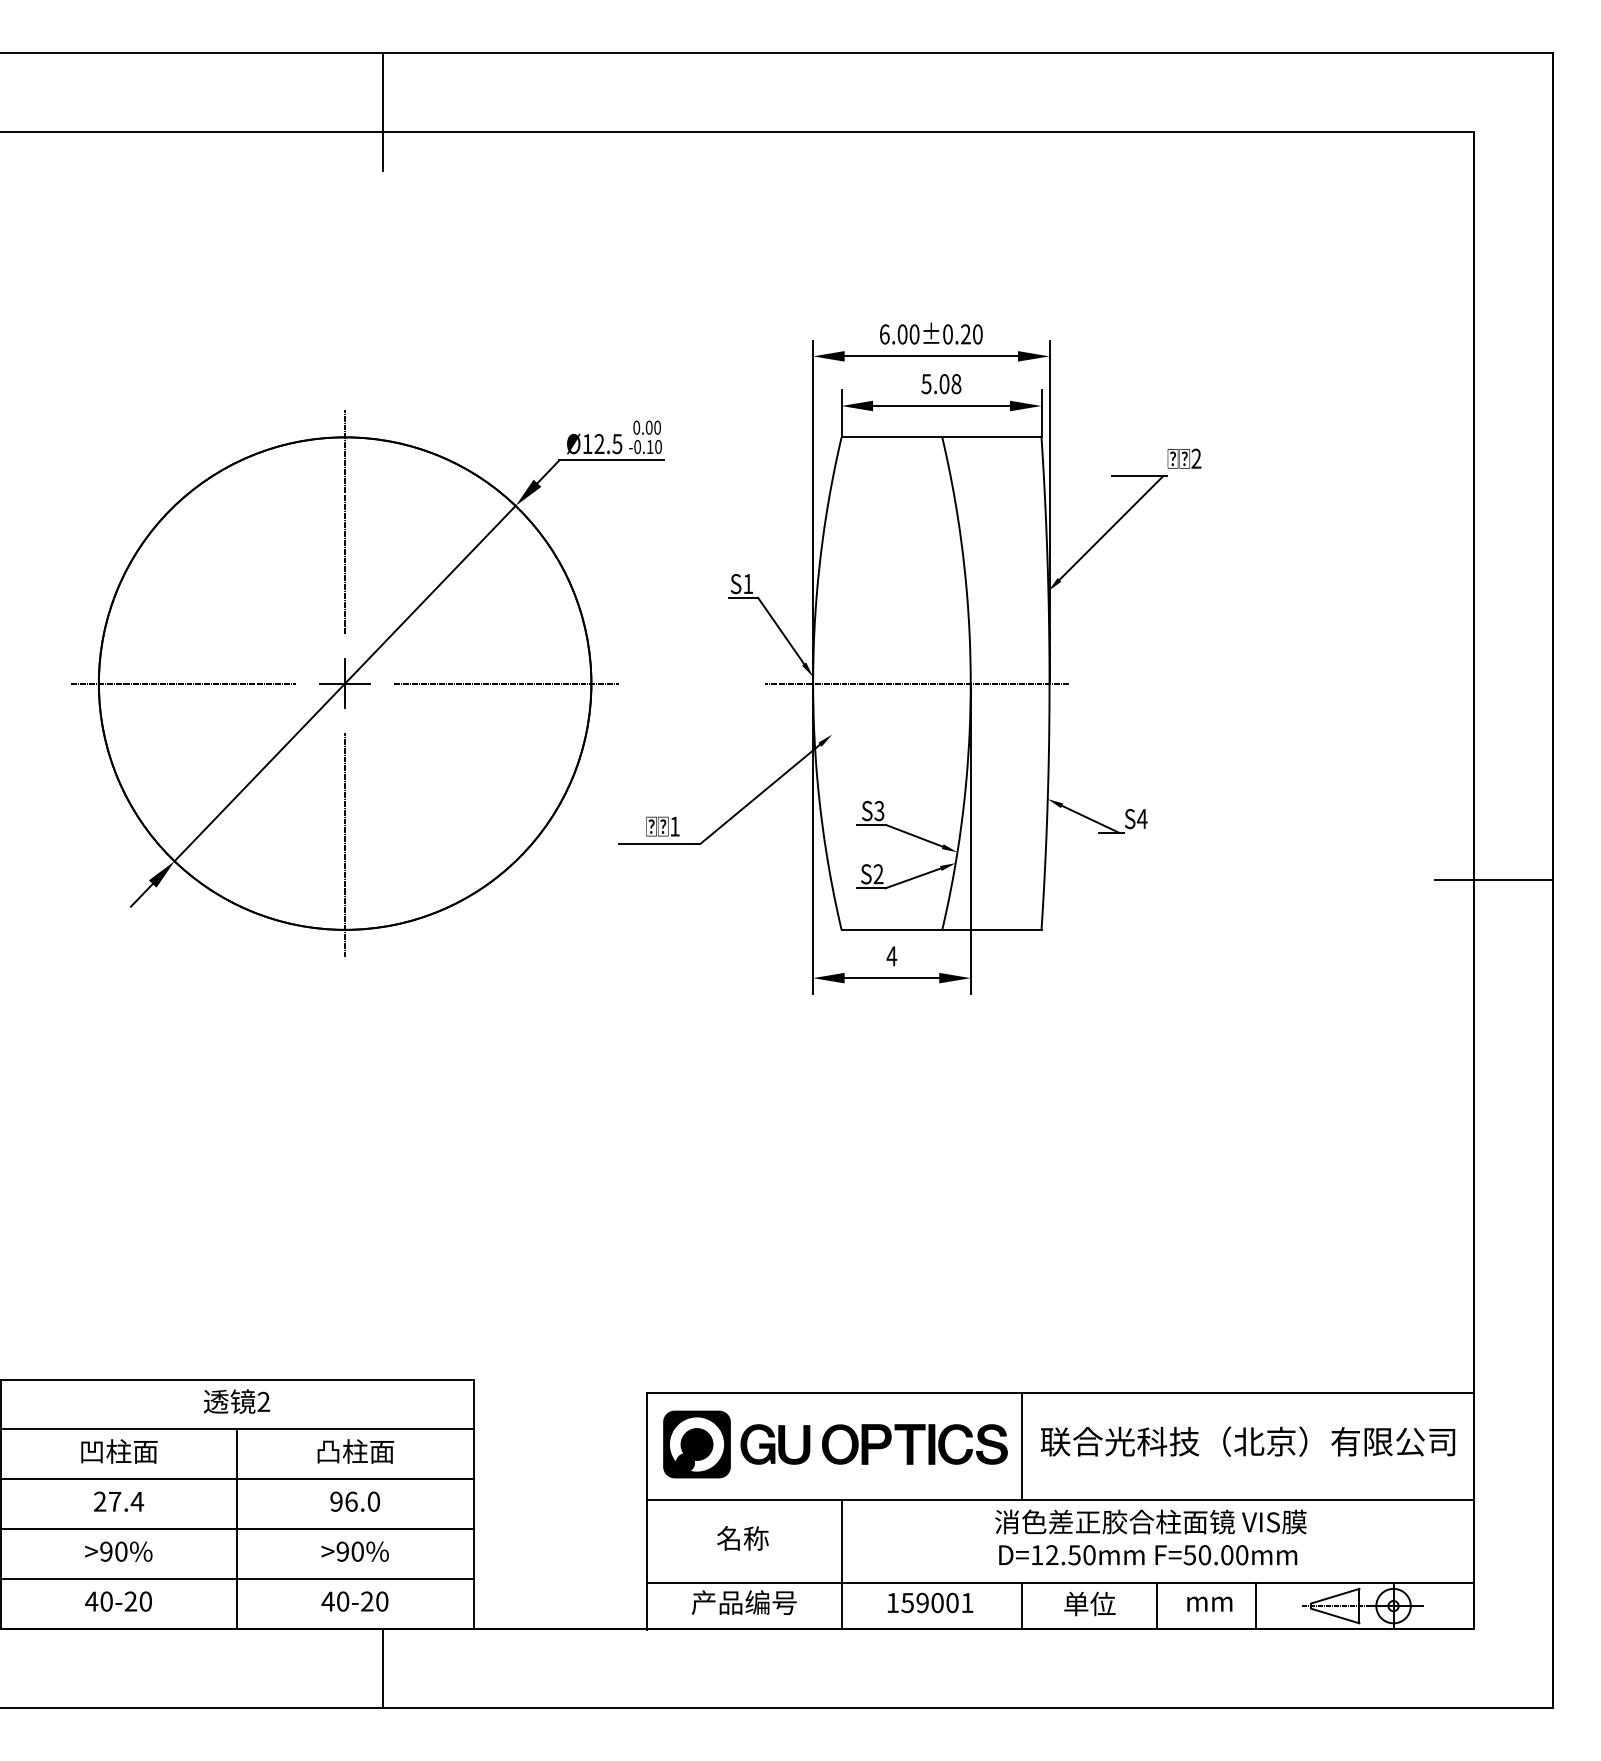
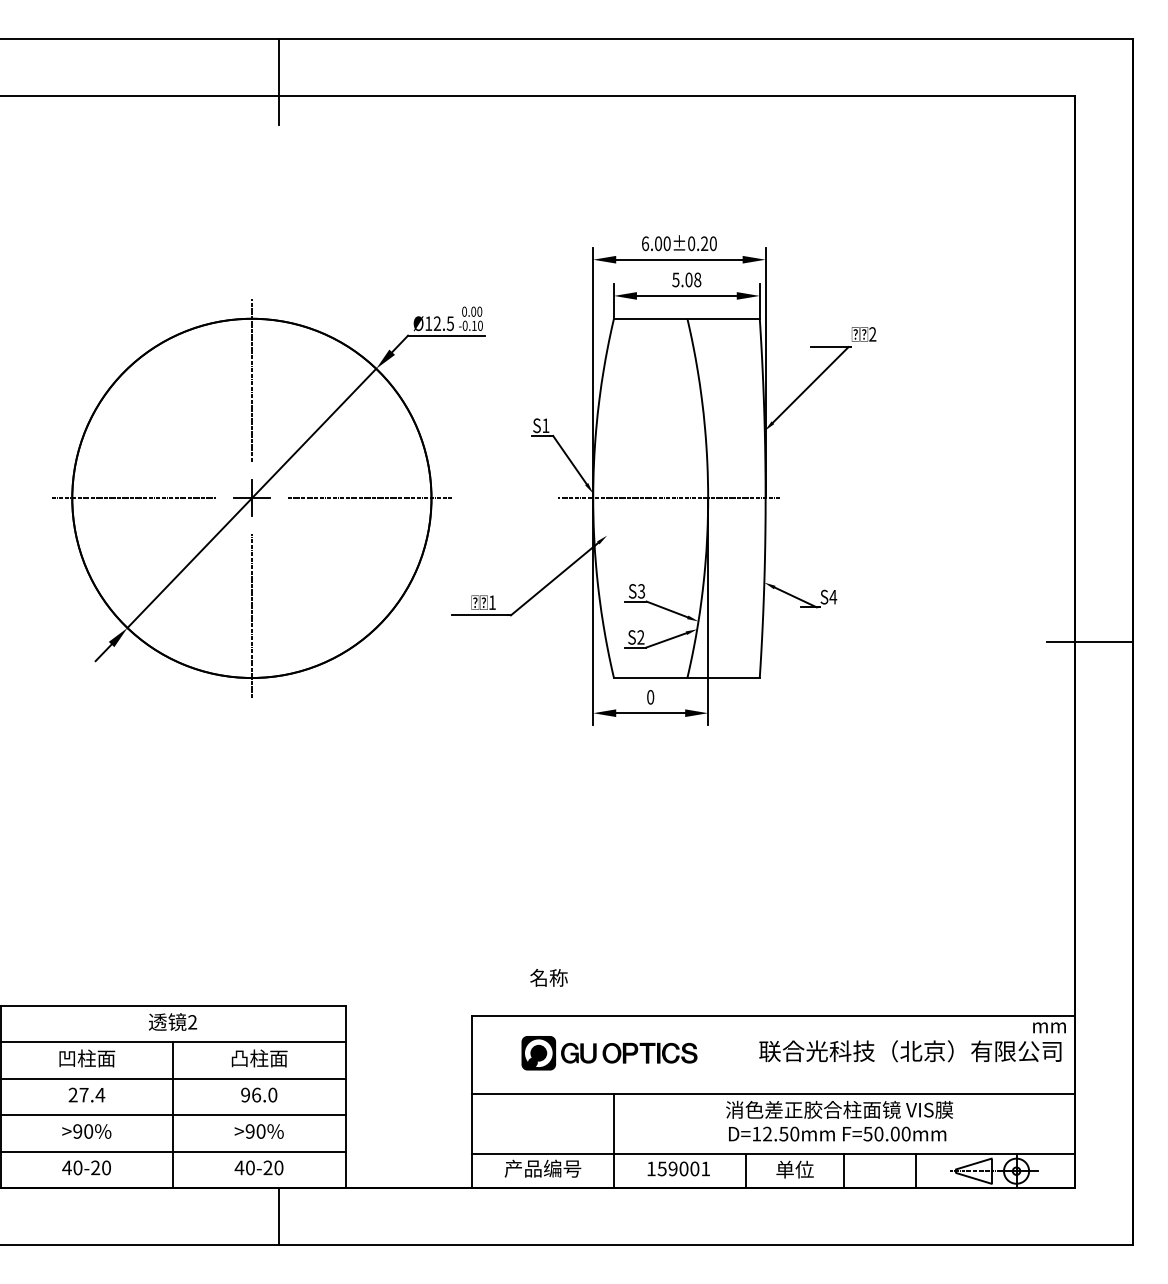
text: (891, 956) -> (650, 697), 4 -> 0
part: (835, 1443) -> (609, 1052), size x0.7
line: (1021, 1446) -> (745, 1054), removed
text: (742, 1537) -> (548, 977), moved
text: (1209, 1603) -> (1049, 1027), moved

